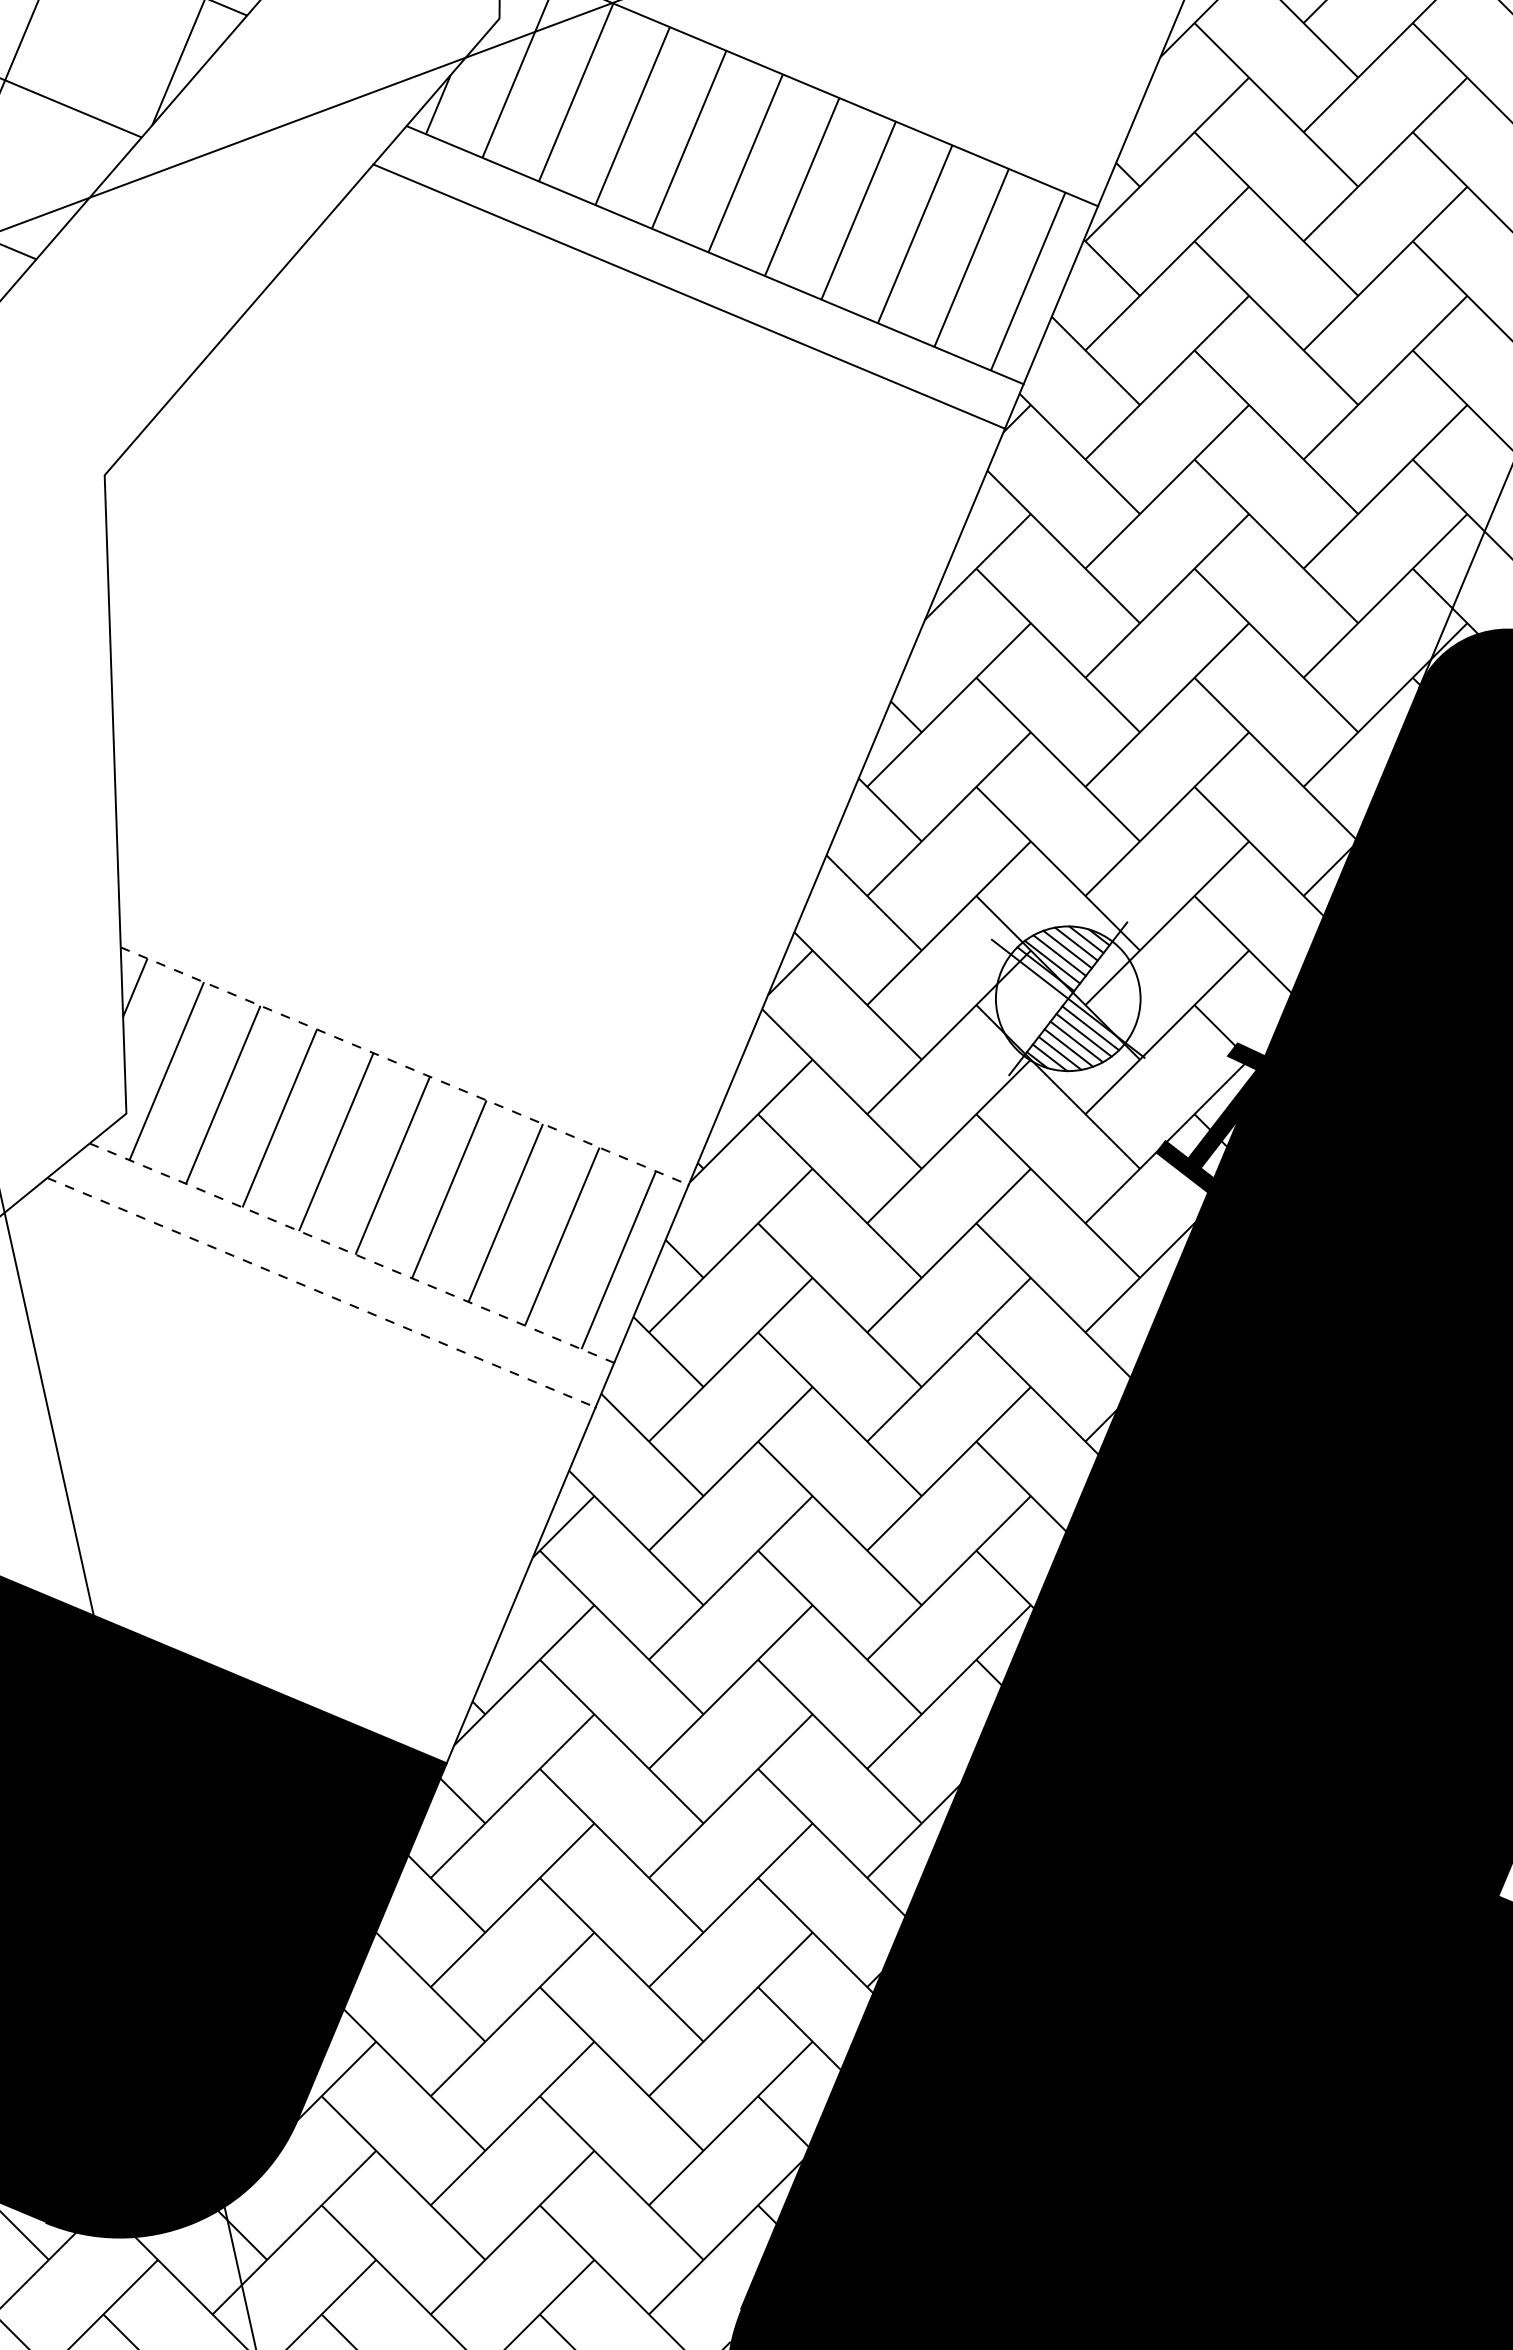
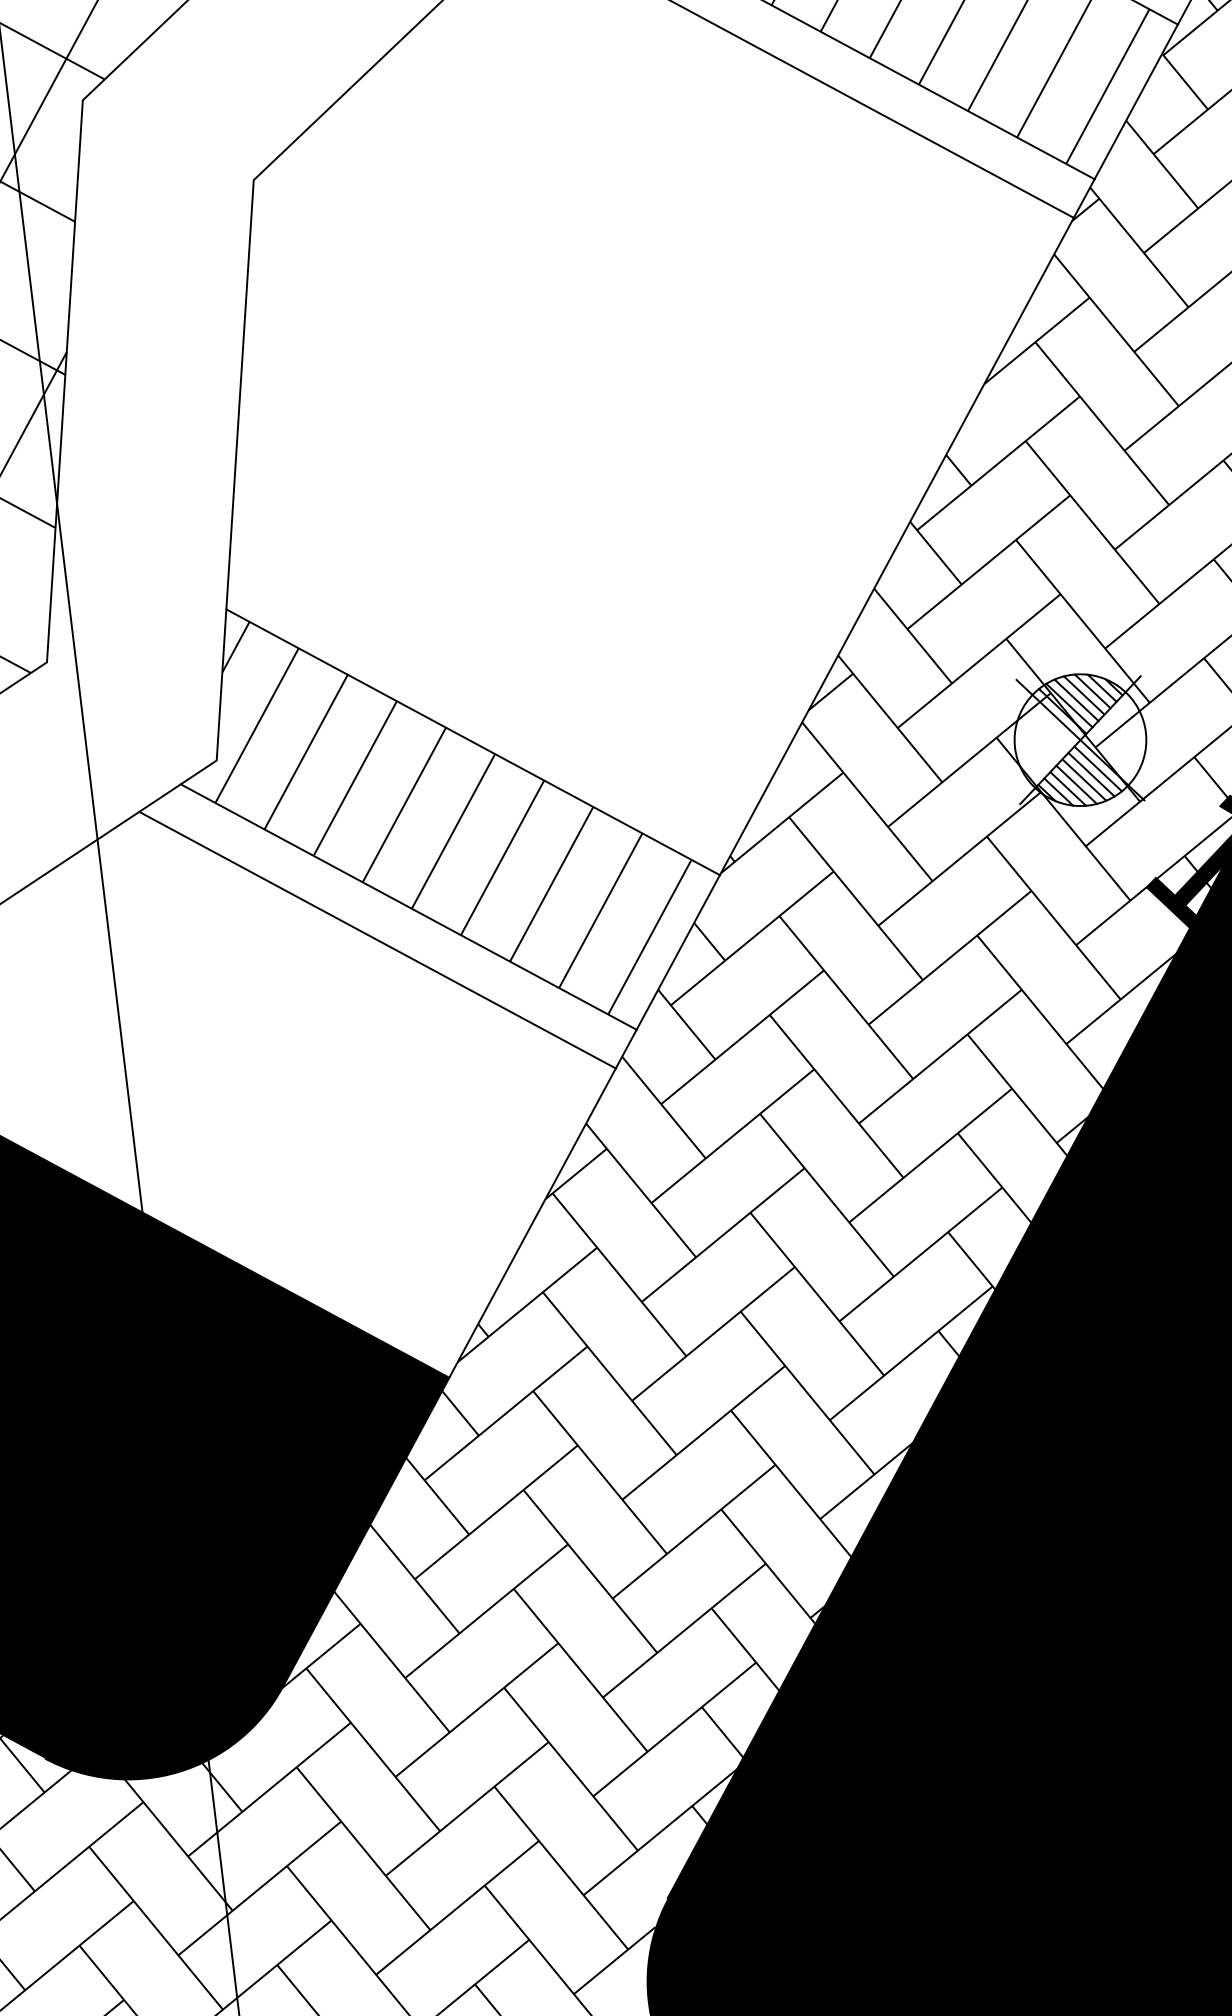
line: (404, 1066) -> (472, 742), dashed -> solid
line: (352, 1253) -> (409, 907), dashed -> solid
line: (321, 1292) -> (377, 939), dashed -> solid

